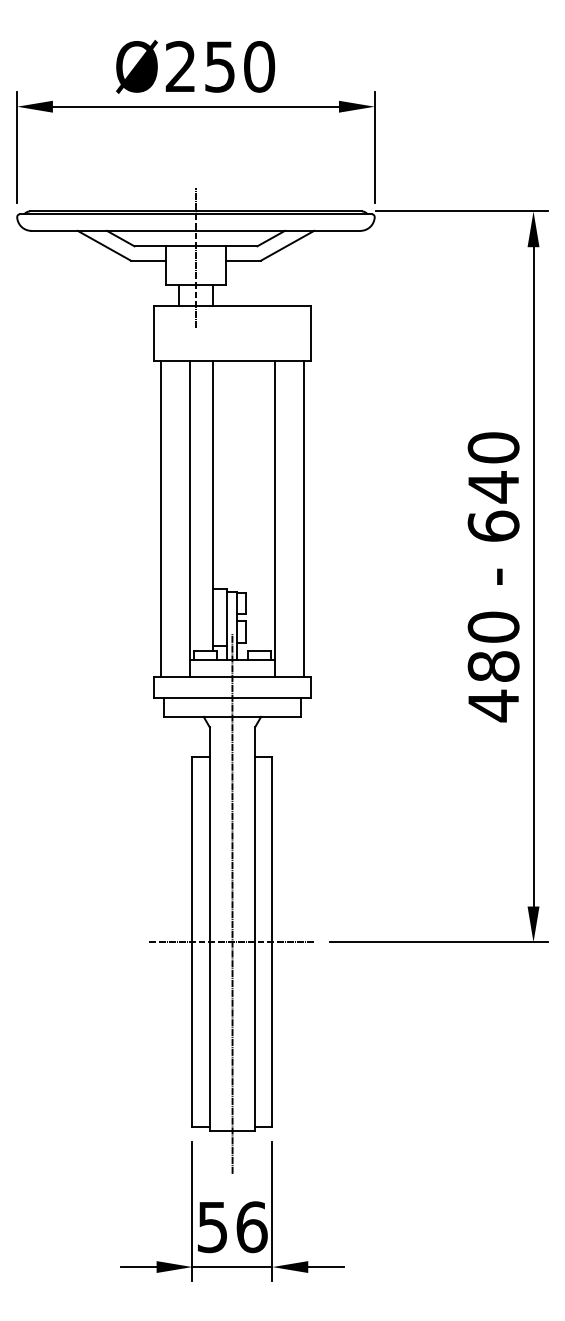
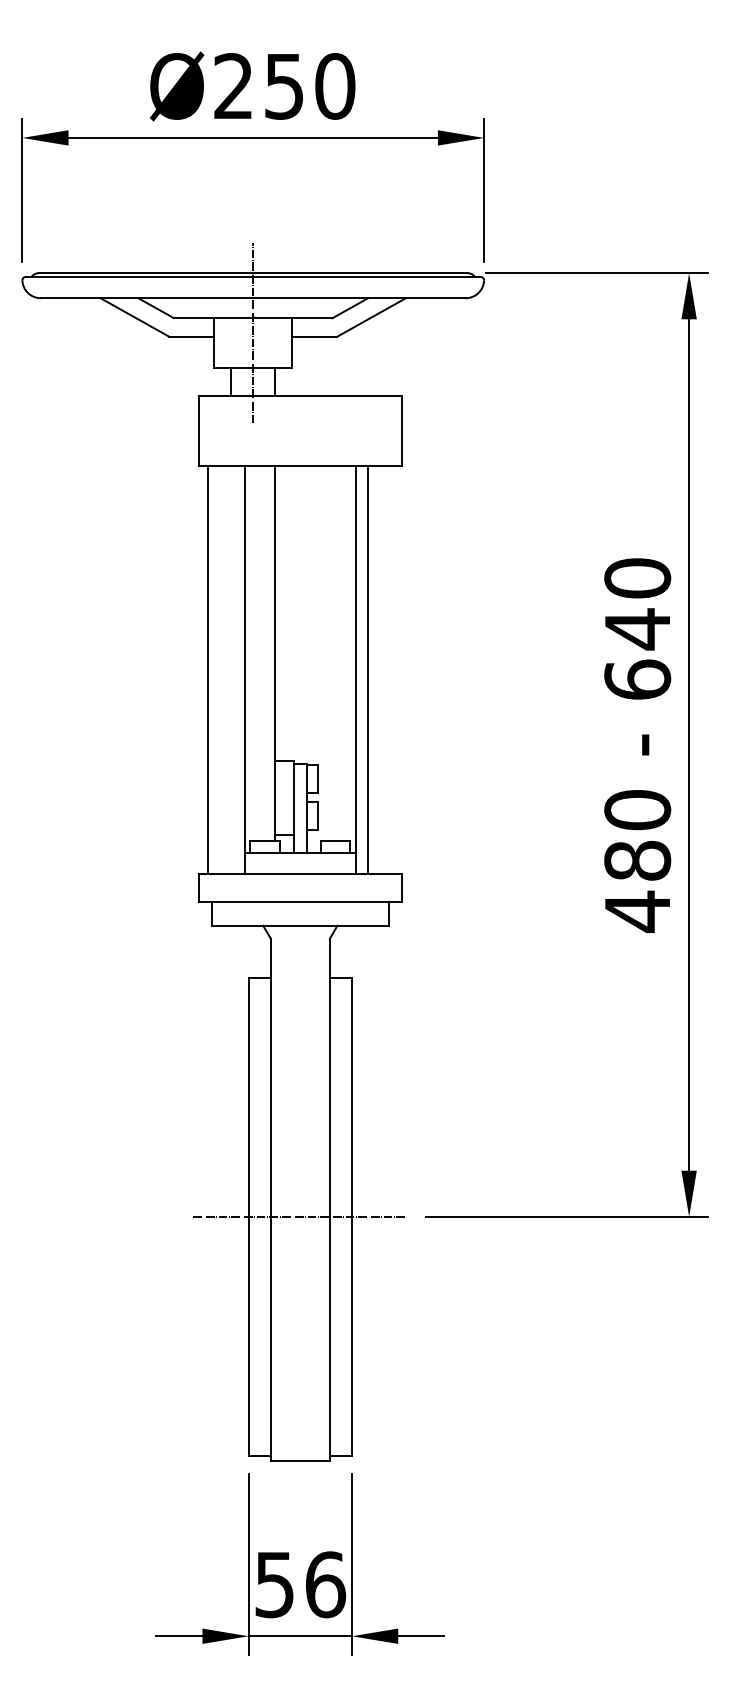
line: (303, 518) -> (367, 669), moved
line: (232, 903) -> (300, 1166), removed

